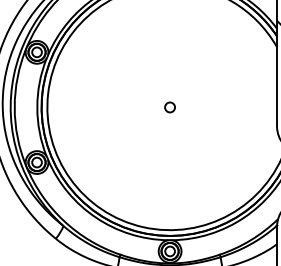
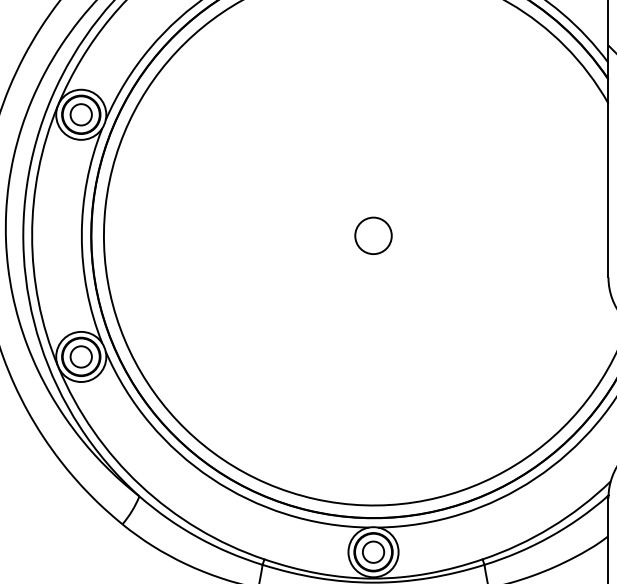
circle: (169, 107) -> (372, 235), size x1.67

